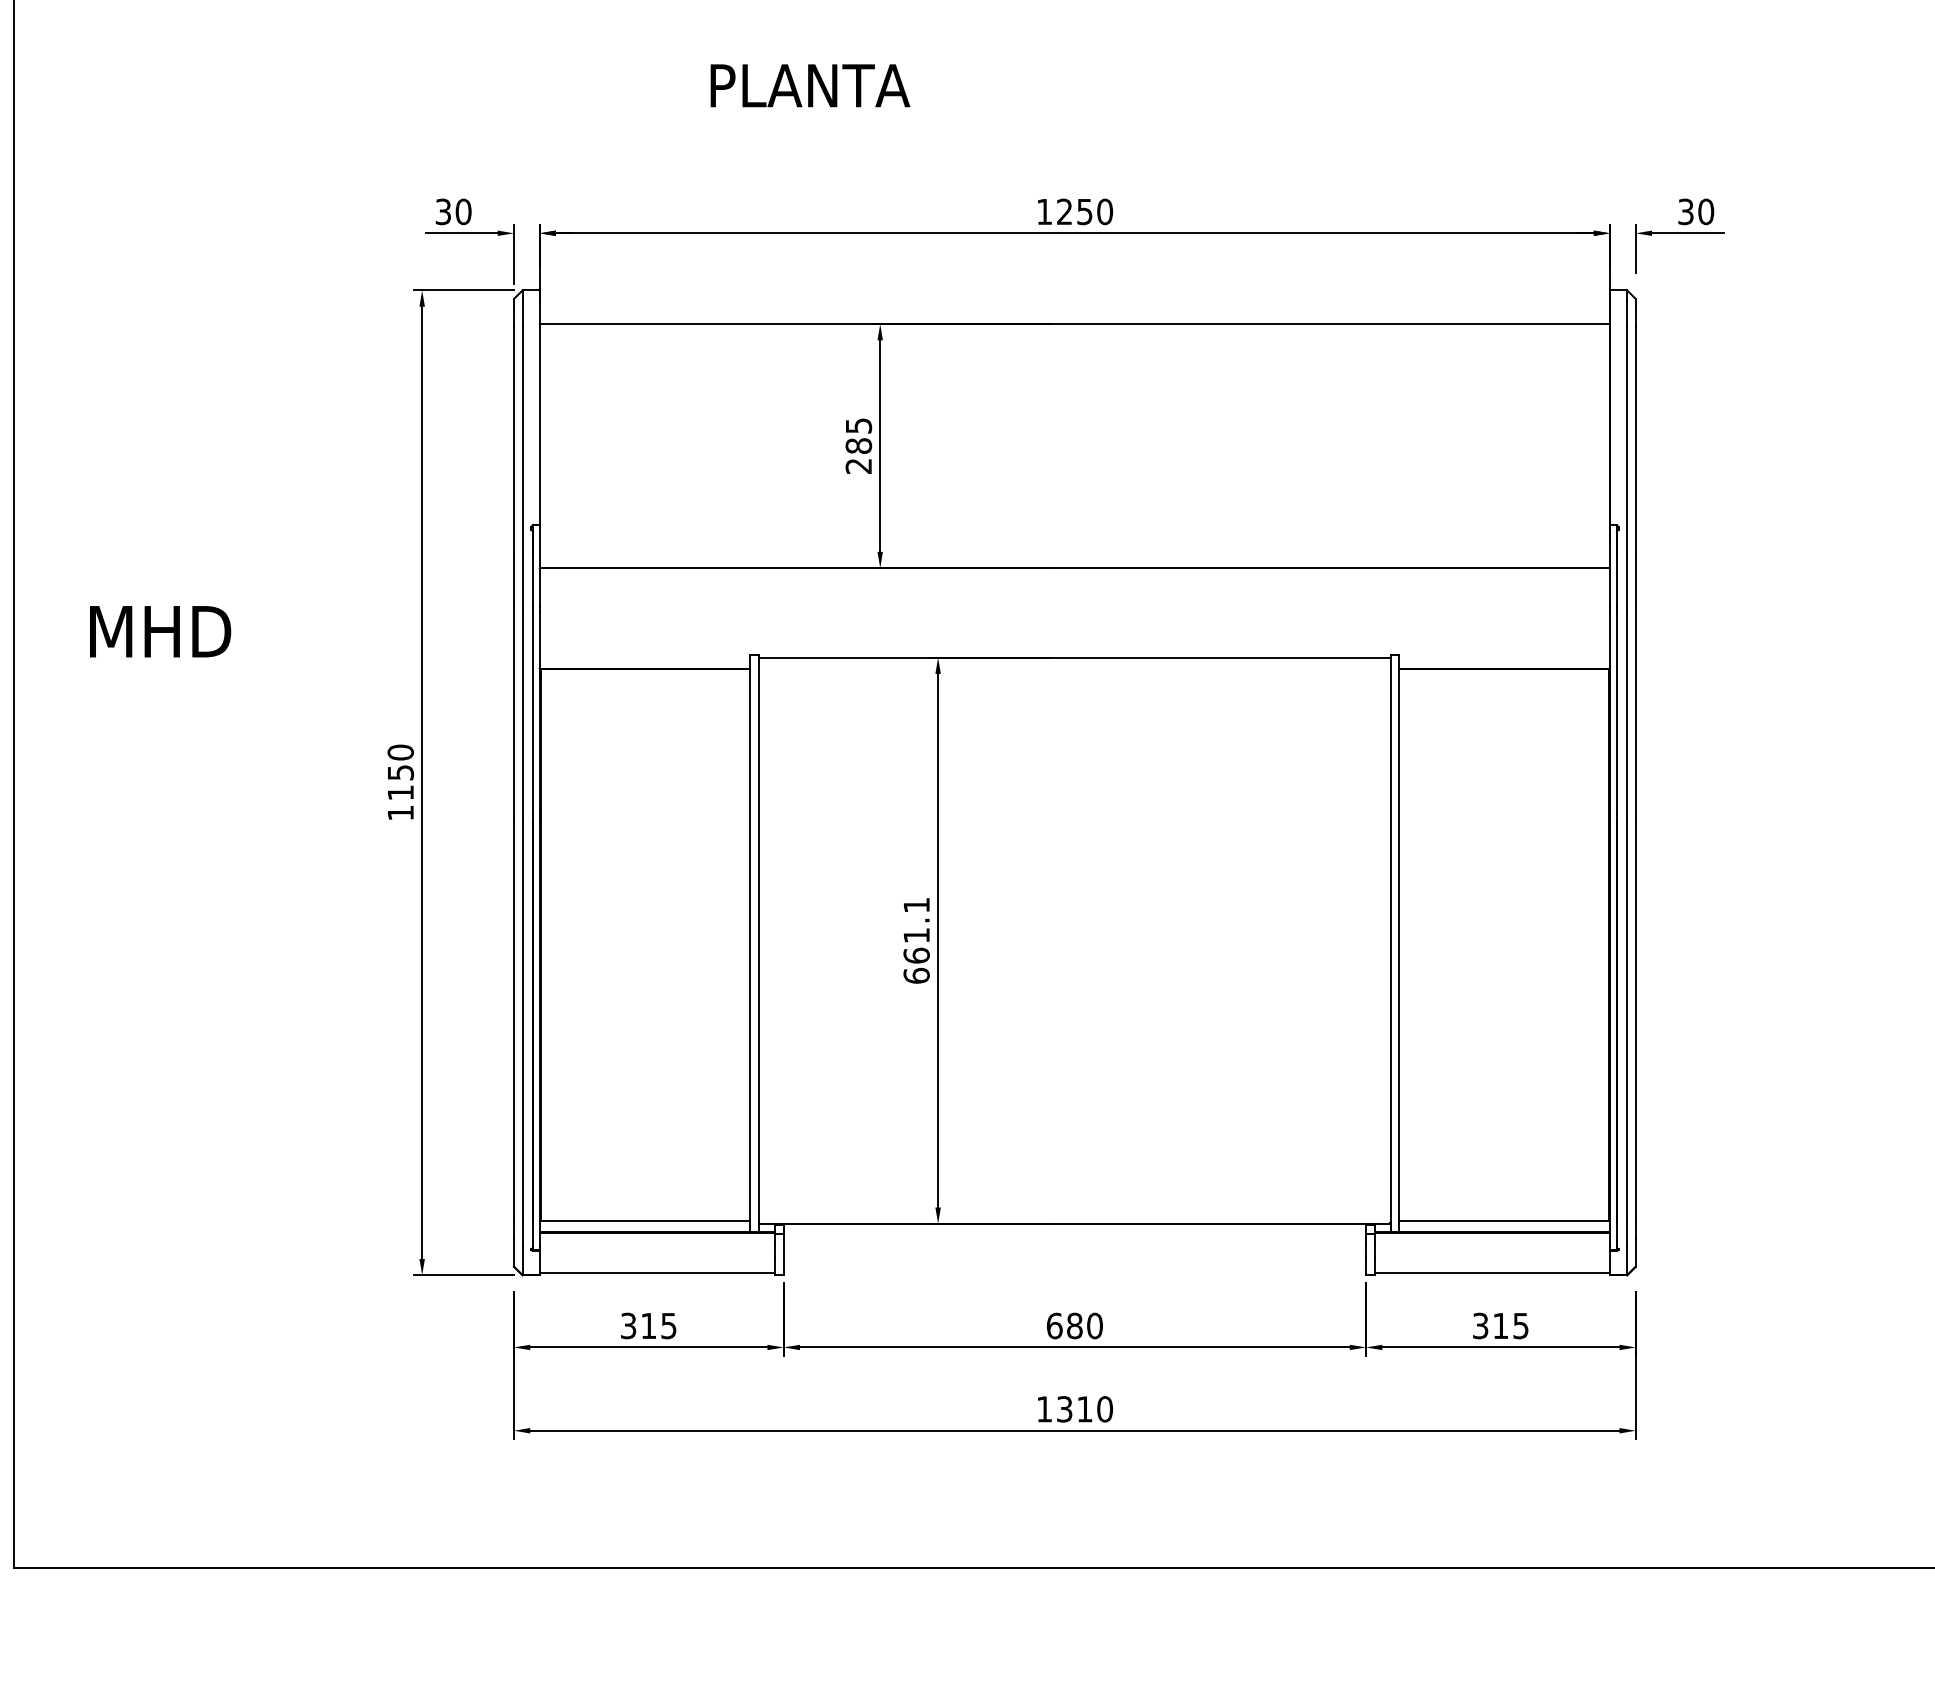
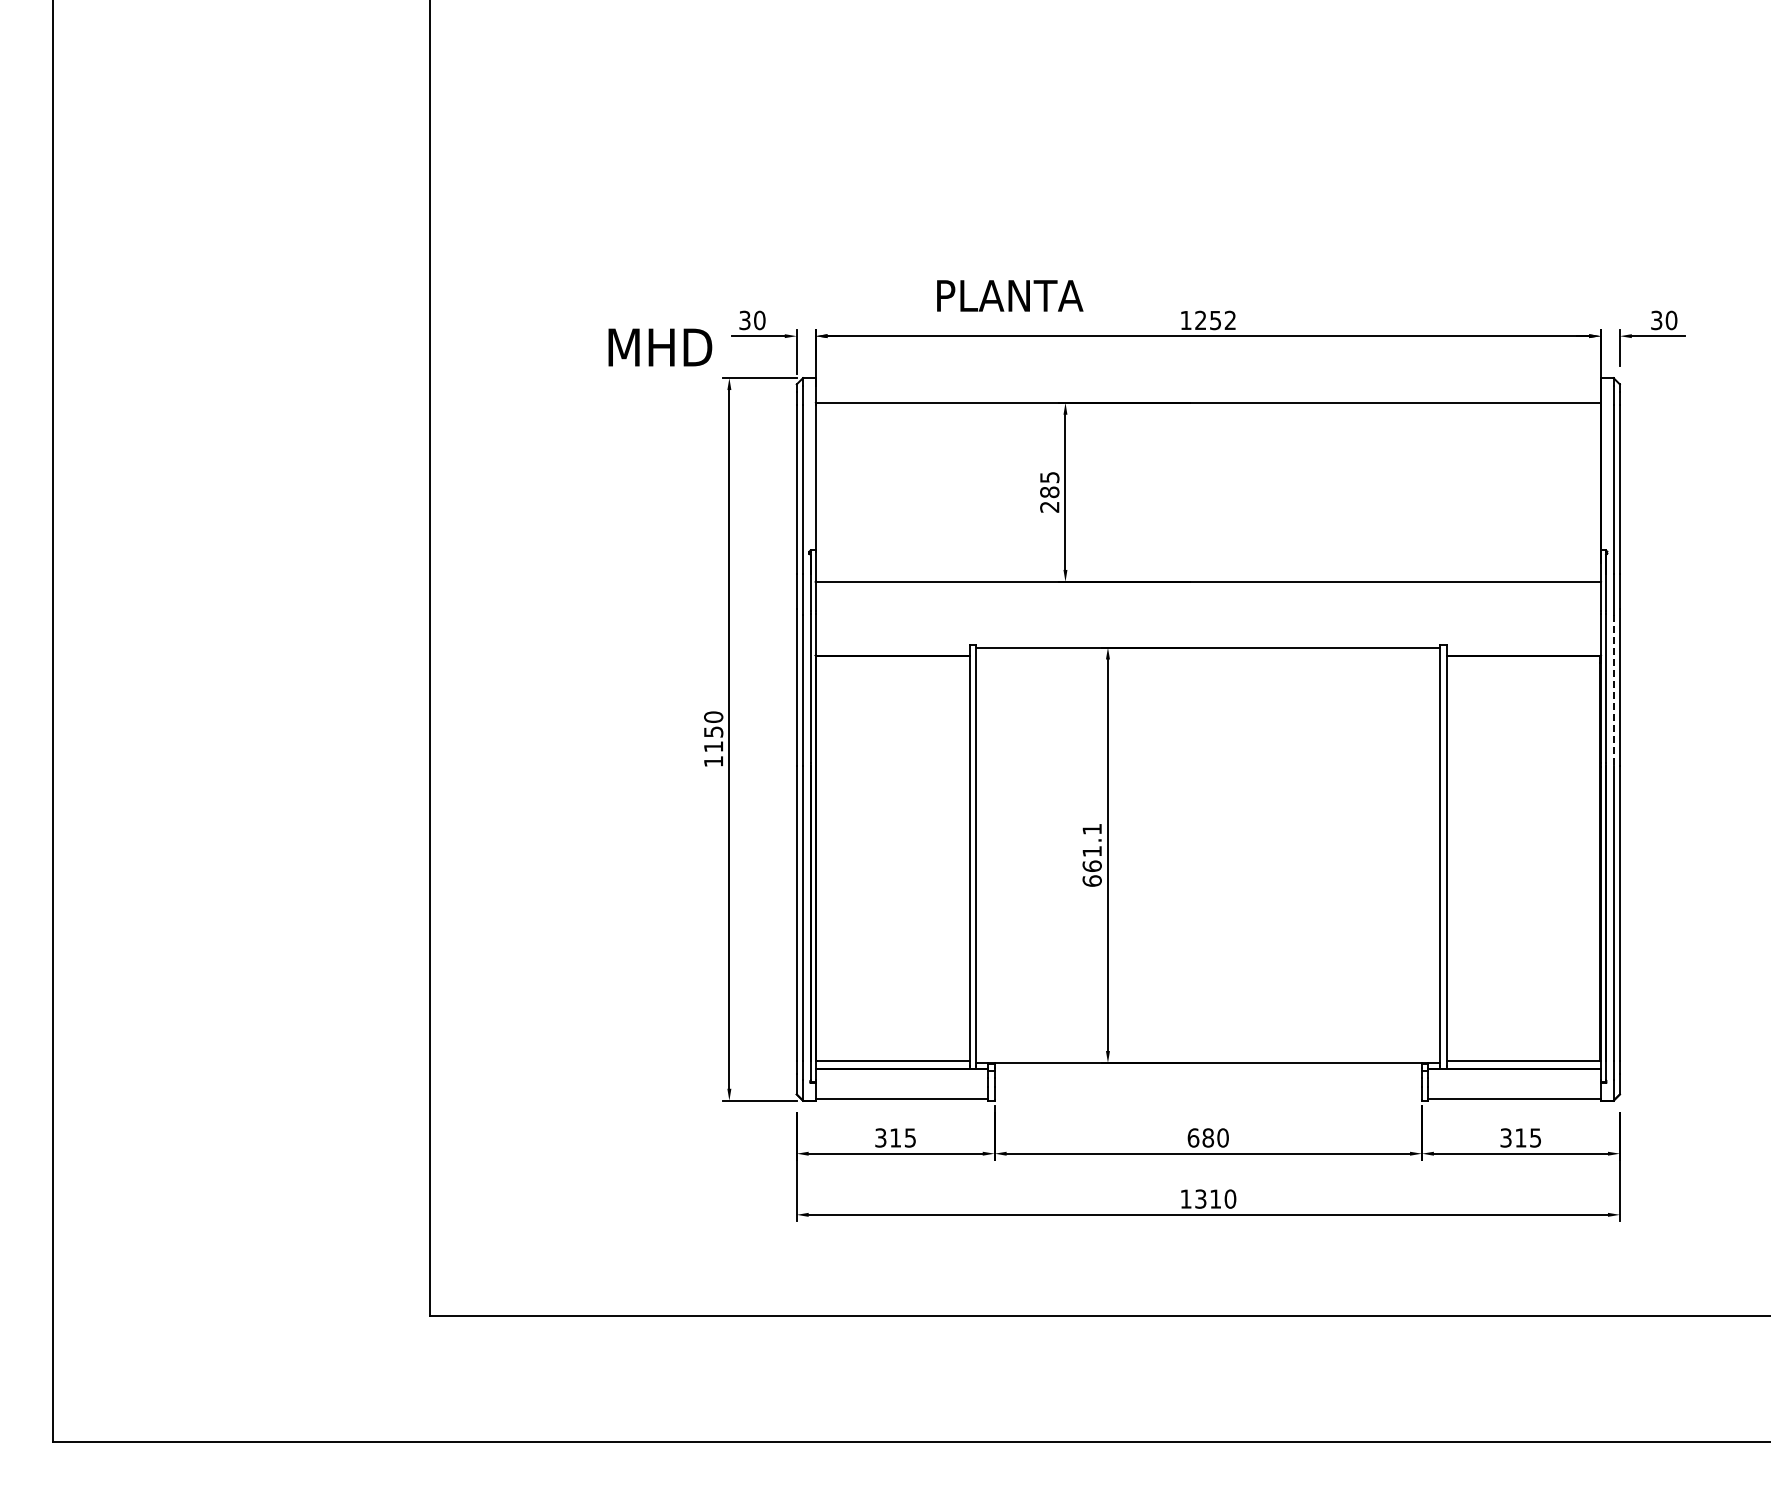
text: (810, 85) -> (1010, 295), moved
text: (1105, 211) -> (1230, 320), 1250 -> 1252
text: (160, 631) -> (660, 347), moved
line: (1627, 716) -> (1613, 690), solid -> dashed

